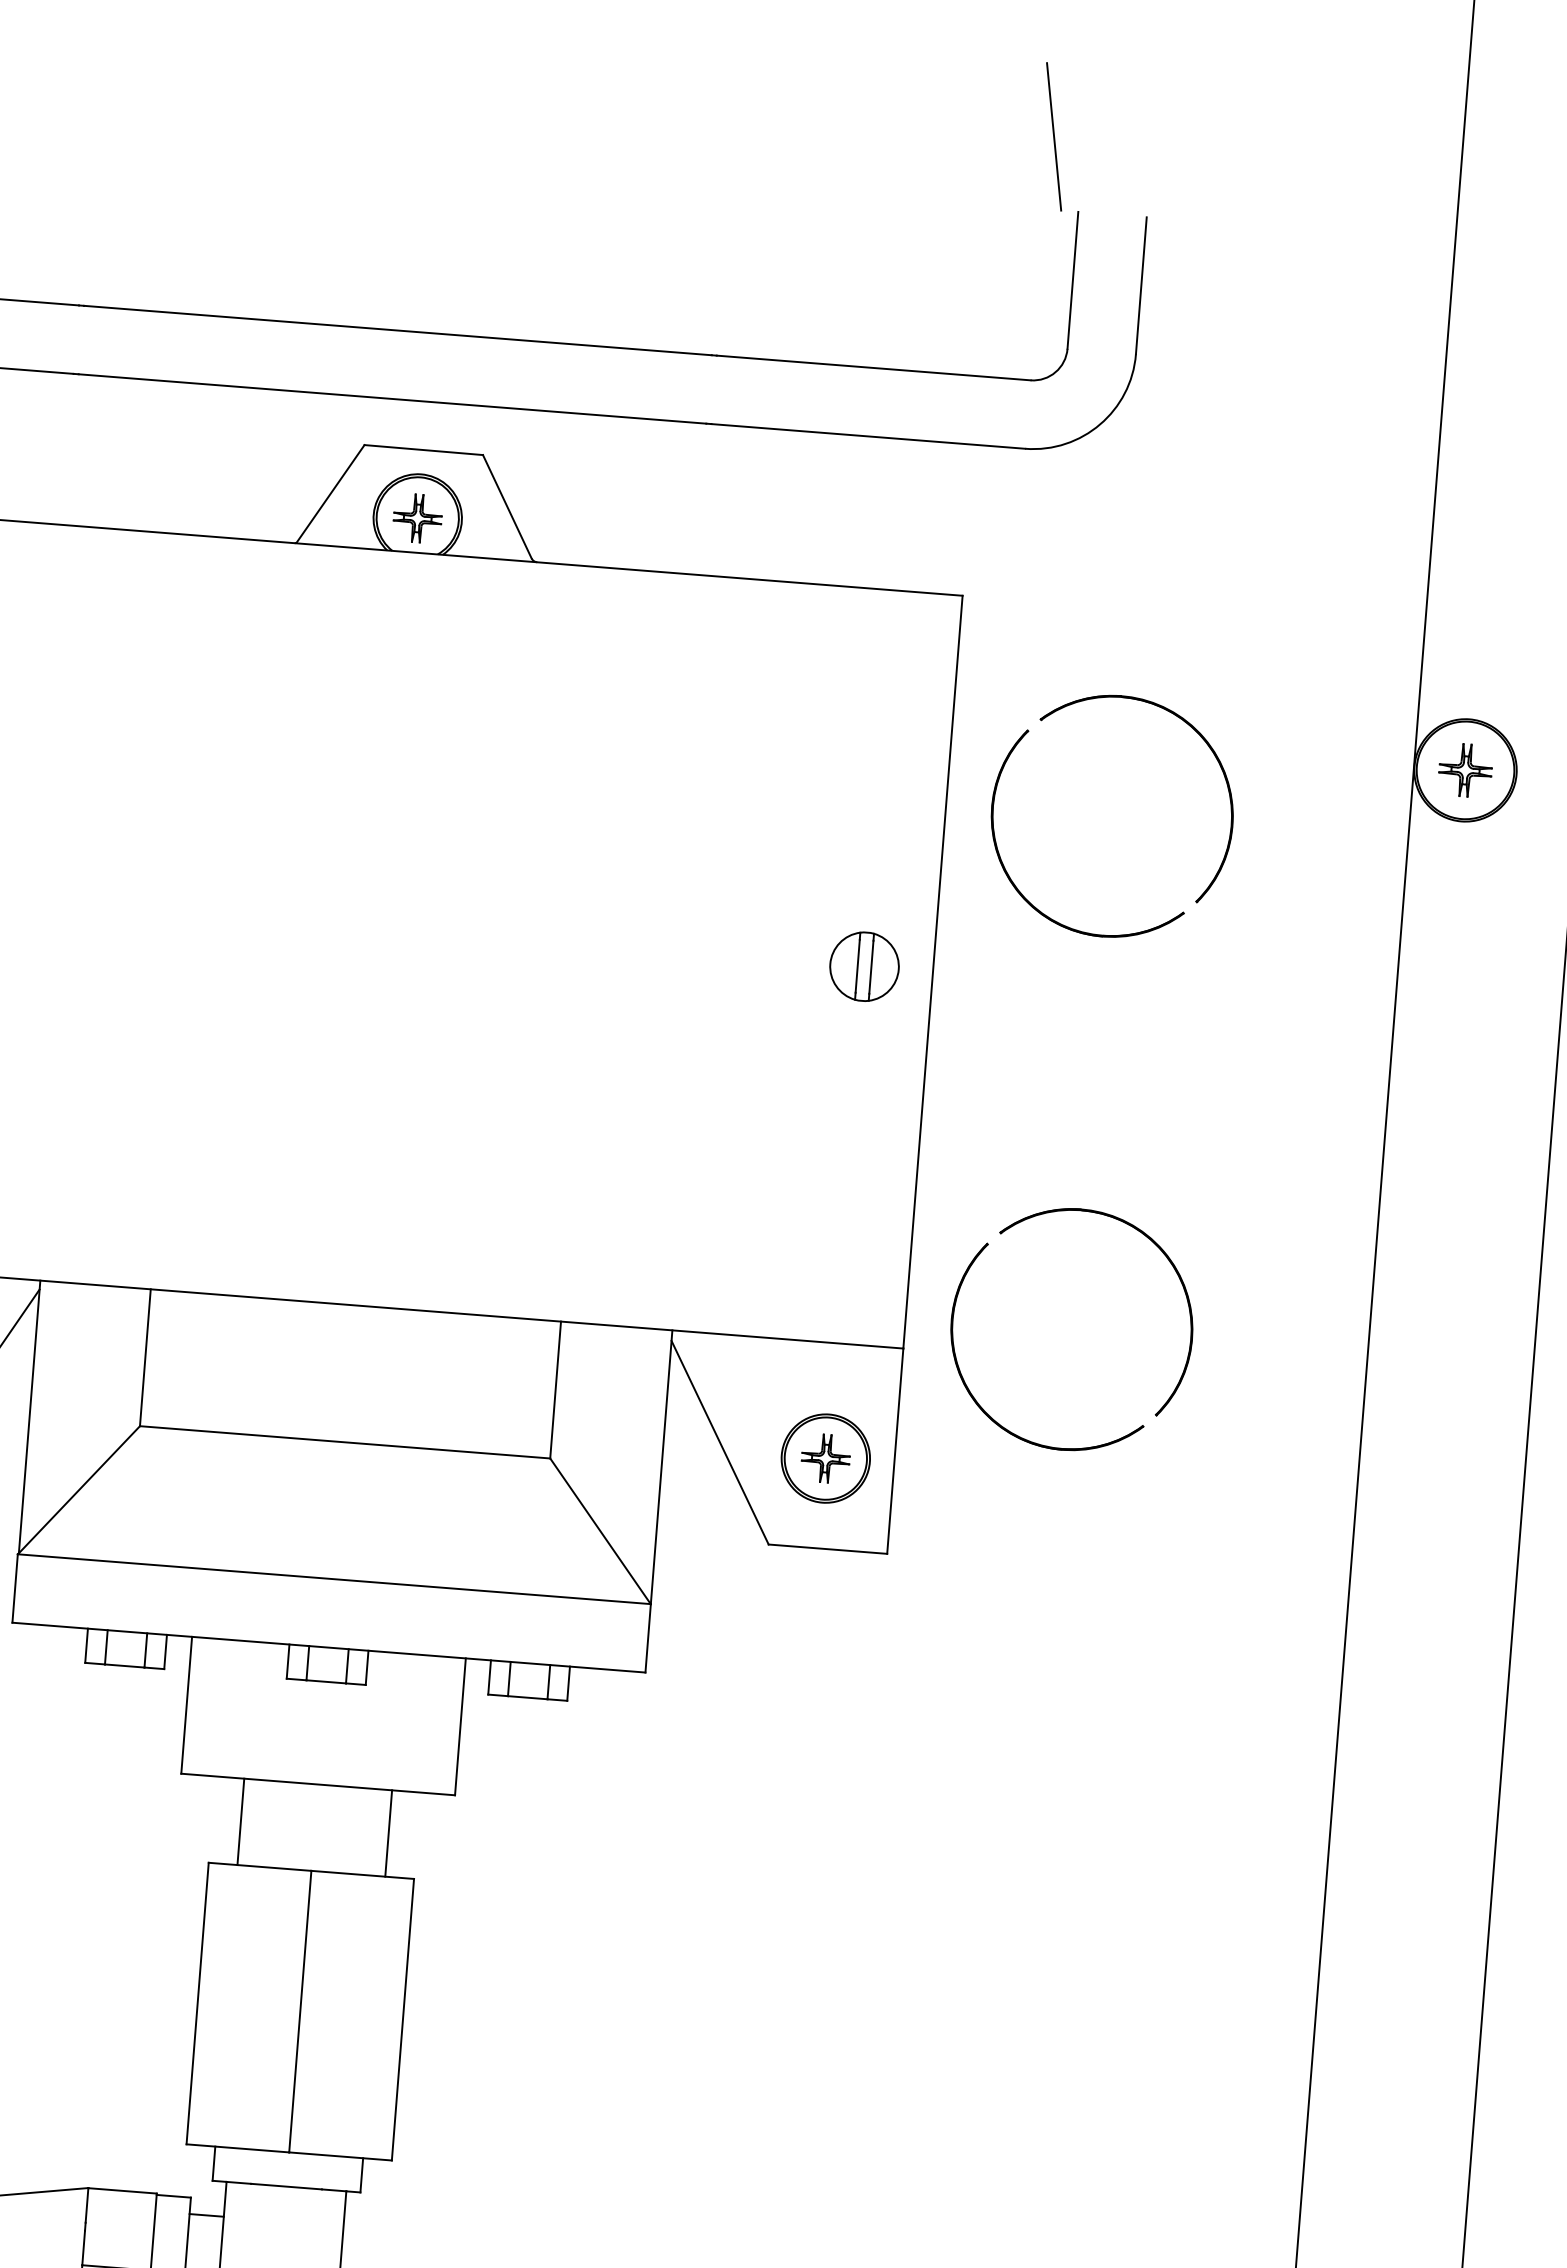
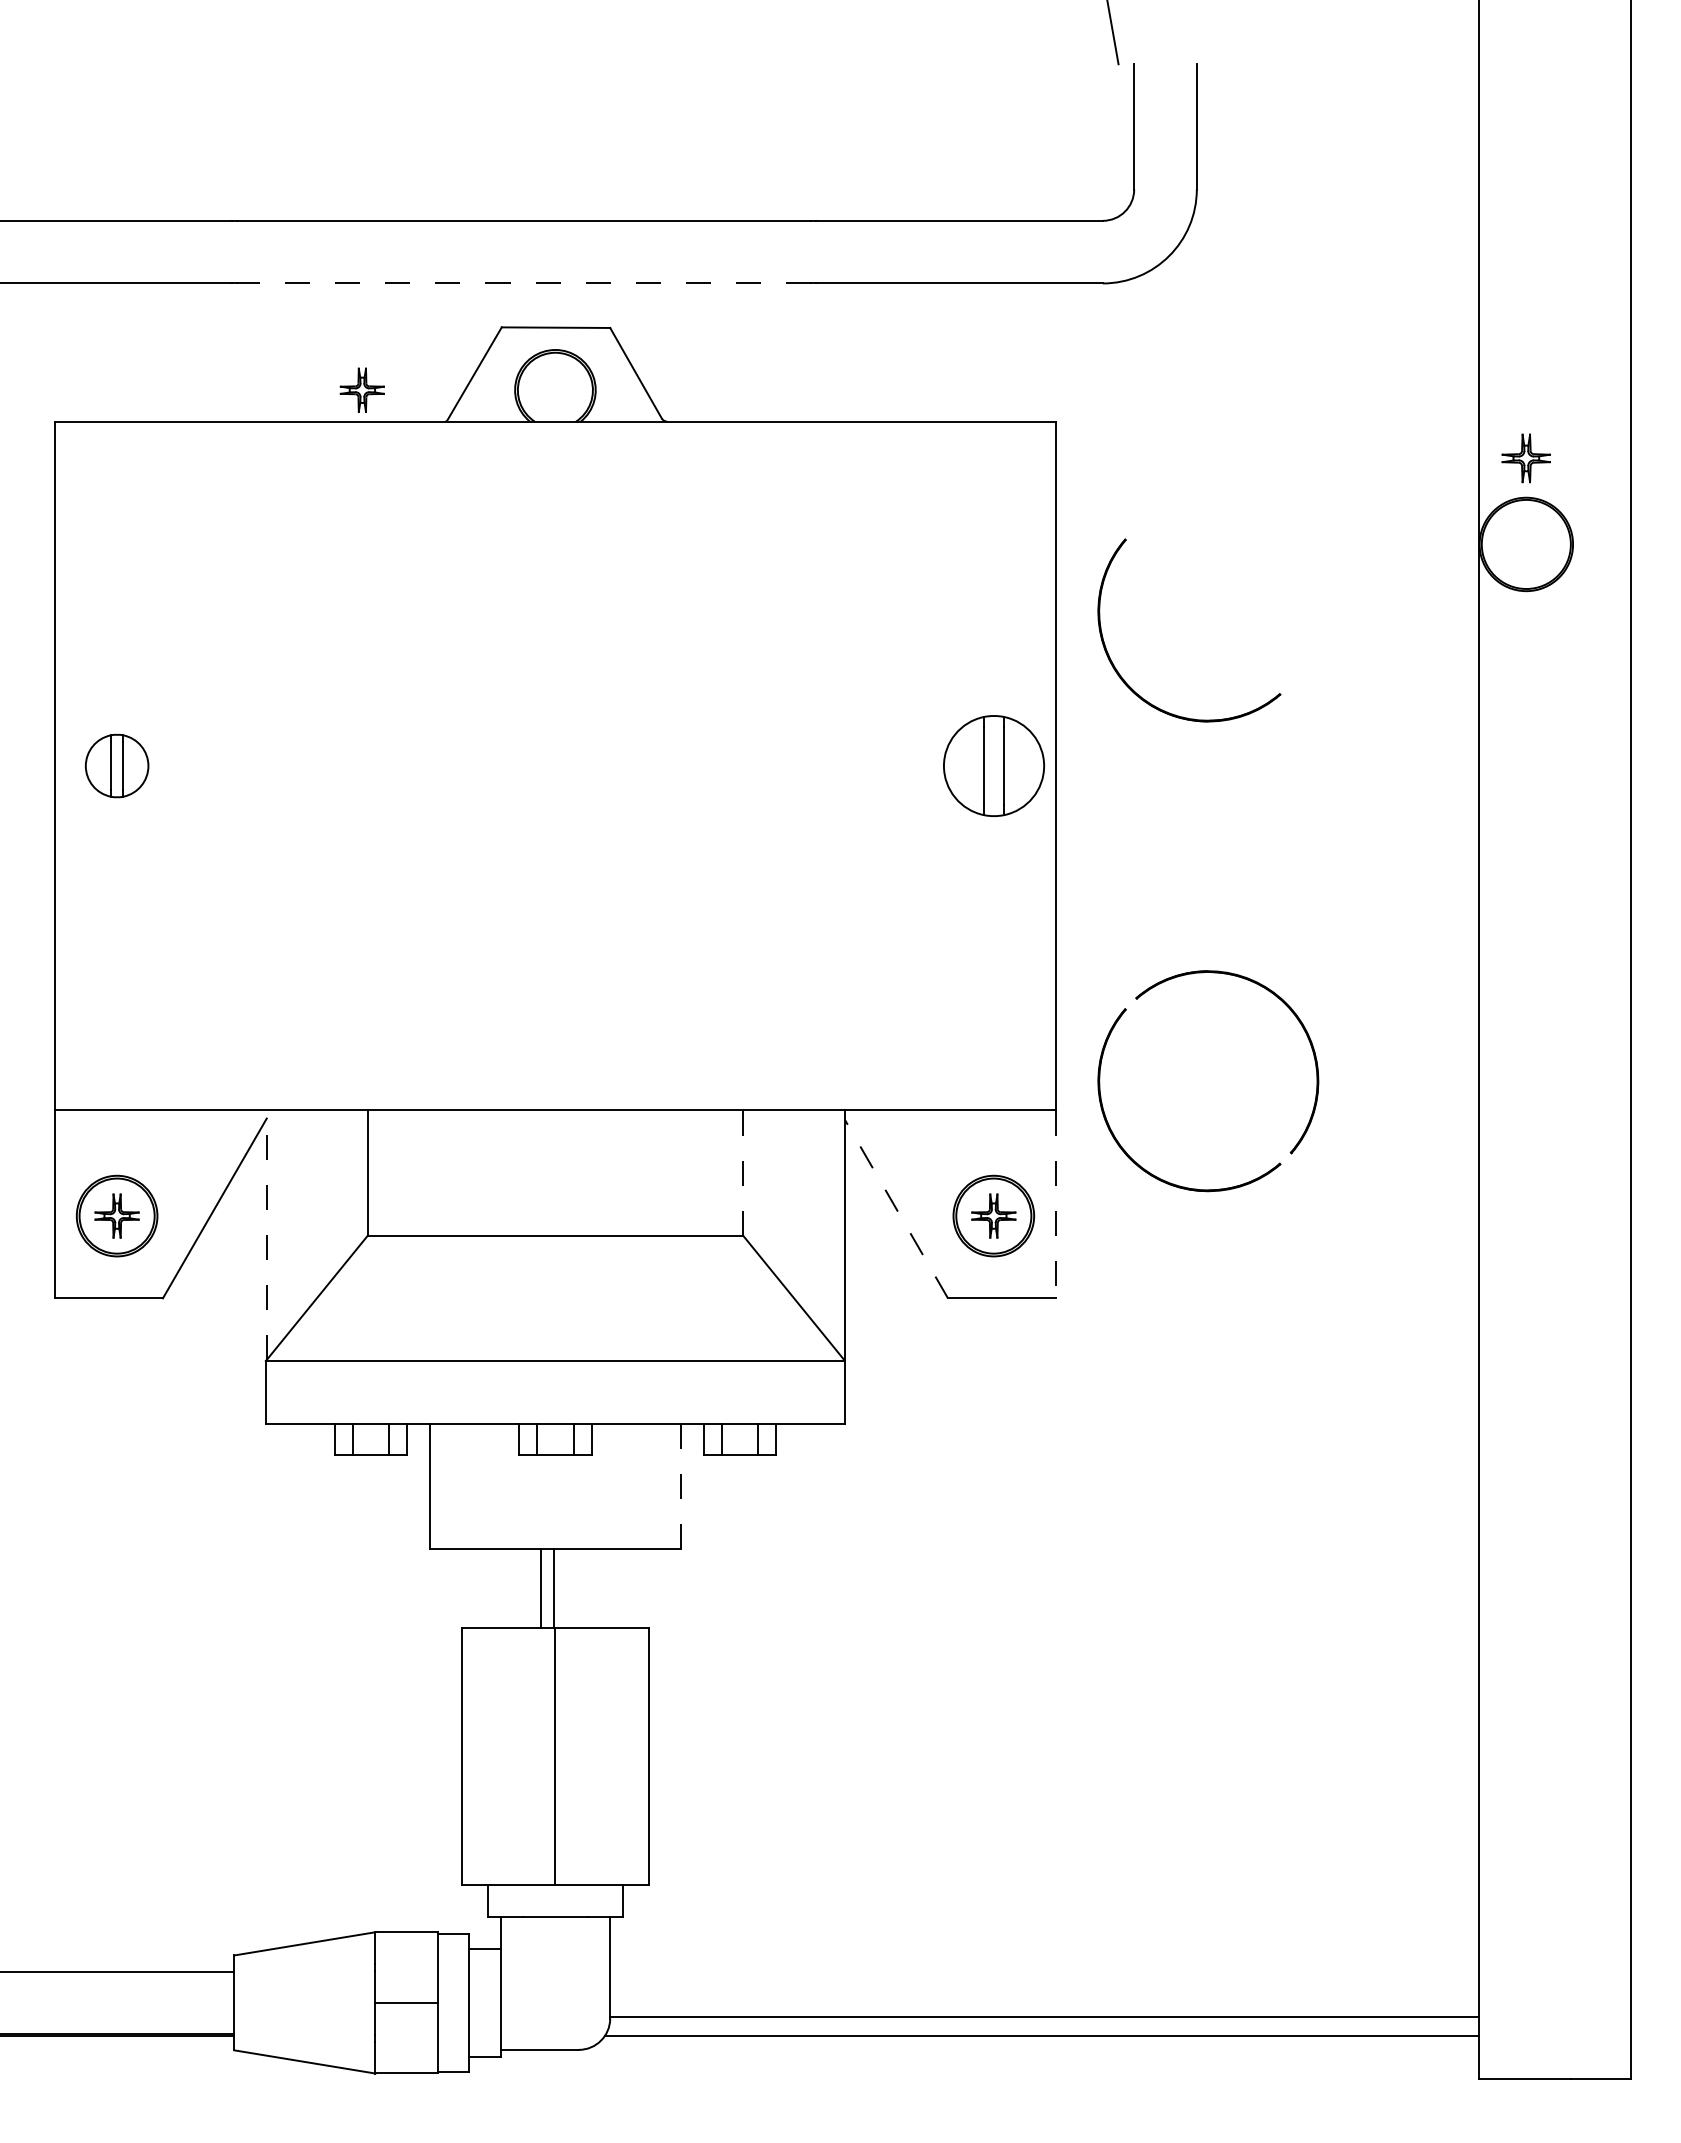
line: (392, 398) -> (523, 283), solid -> dashed
part: (416, 517) -> (361, 389), moved
part: (1195, 732) -> (1278, 529), removed
part: (1464, 770) -> (1525, 458), moved
part: (864, 966) -> (993, 765), size x1.6
line: (555, 1390) -> (743, 1173), solid -> dashed
line: (29, 1417) -> (266, 1235), solid -> dashed
line: (720, 1443) -> (896, 1209), solid -> dashed
line: (895, 1451) -> (1056, 1204), solid -> dashed
line: (460, 1727) -> (680, 1486), solid -> dashed
line: (240, 1820) -> (553, 1587), moved
line: (389, 1832) -> (541, 1587), moved

